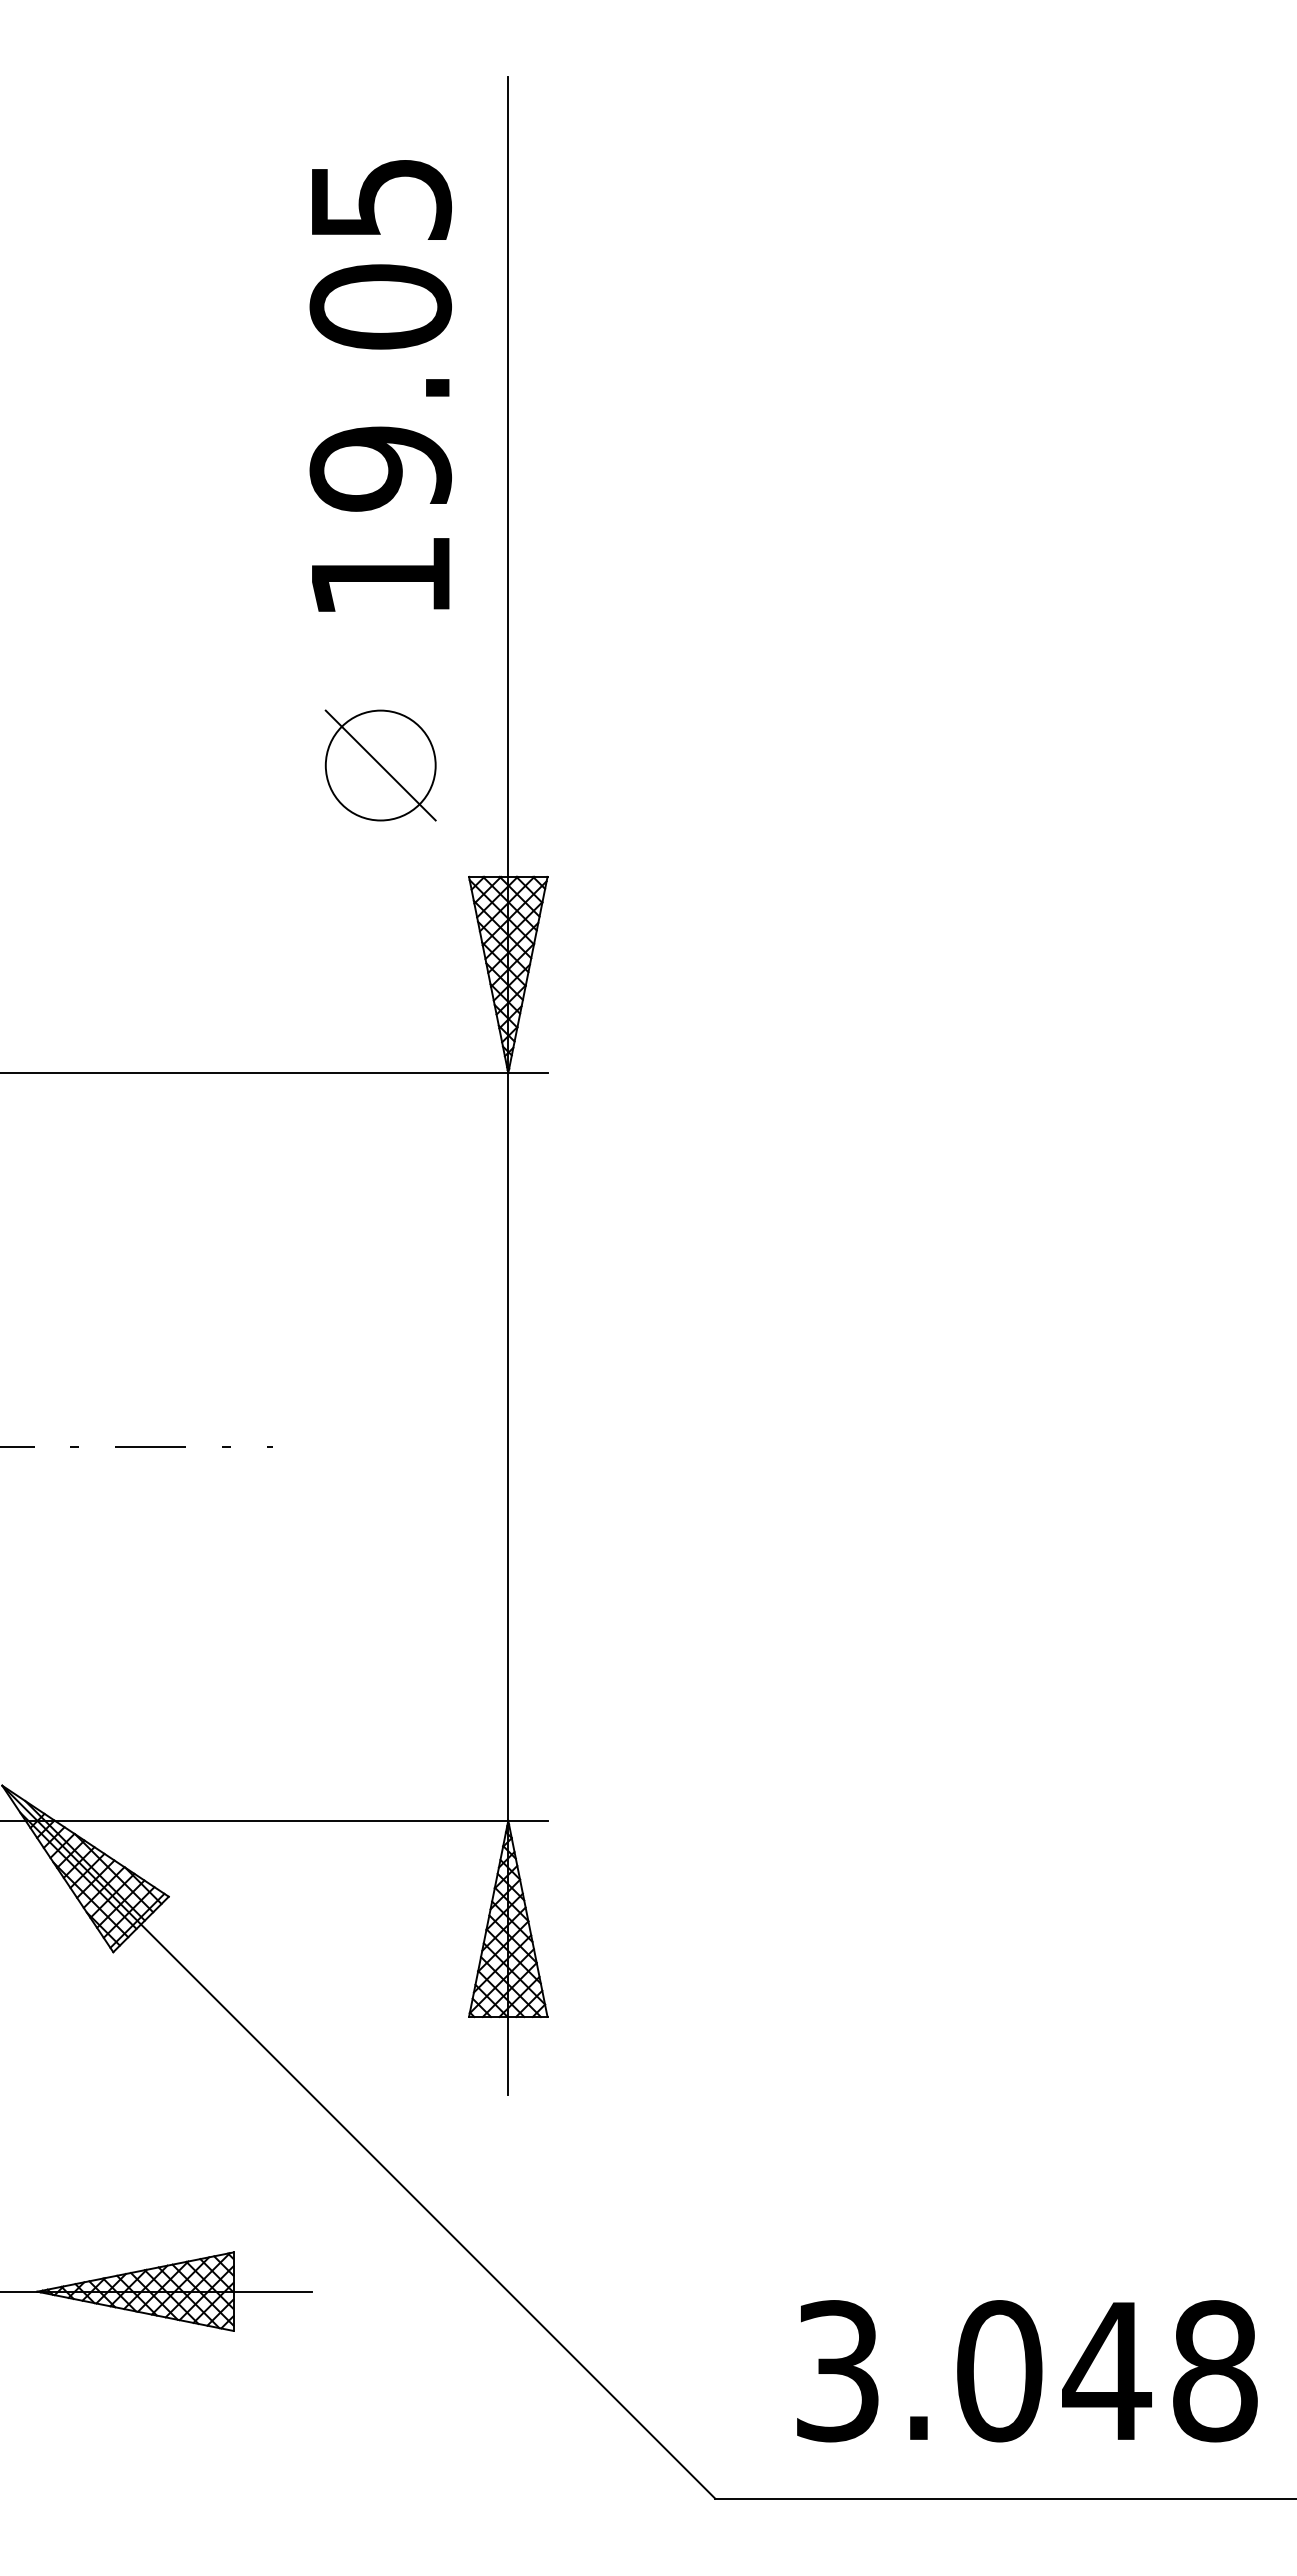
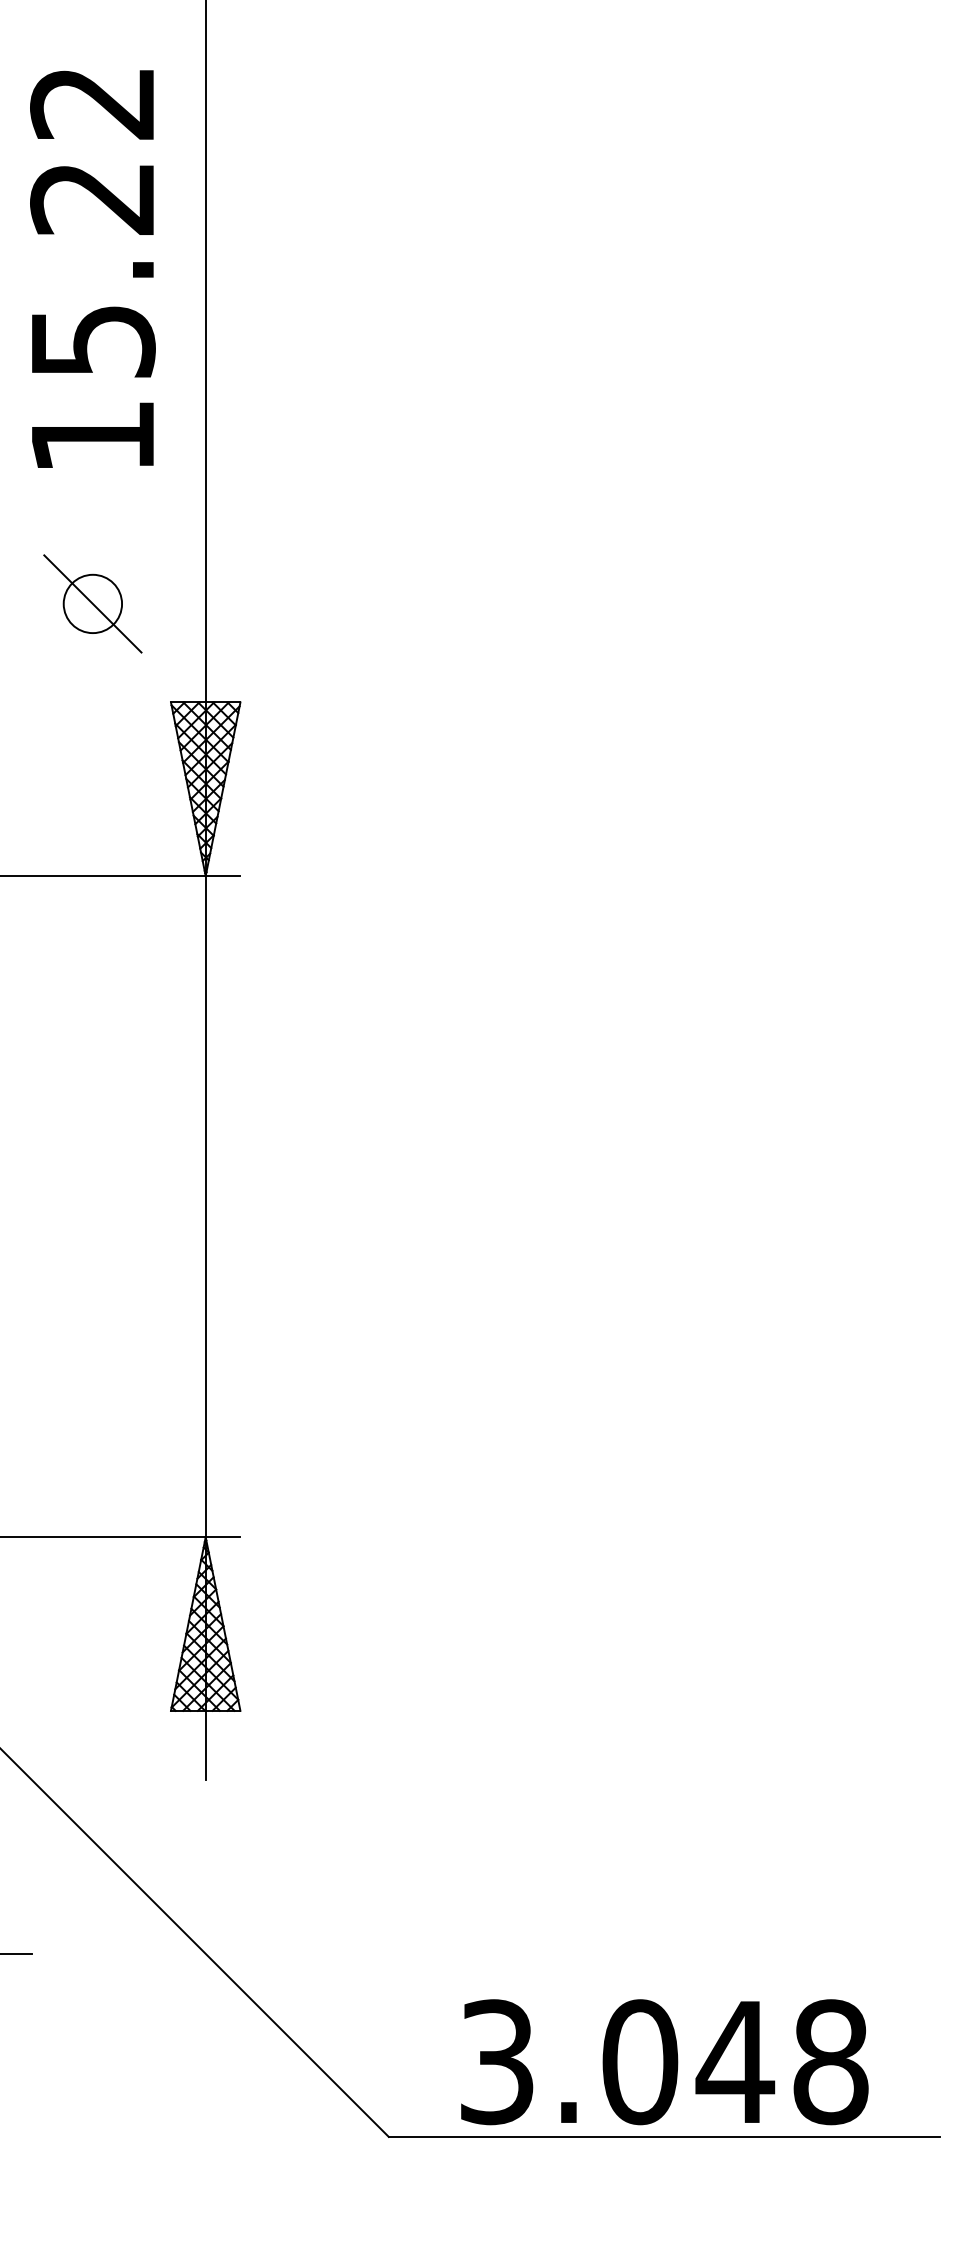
text: (380, 335) -> (92, 223), 19.05 -> 15.22
circle: (380, 765) -> (92, 603), size x0.6
text: (1027, 2371) -> (664, 2062), moved

